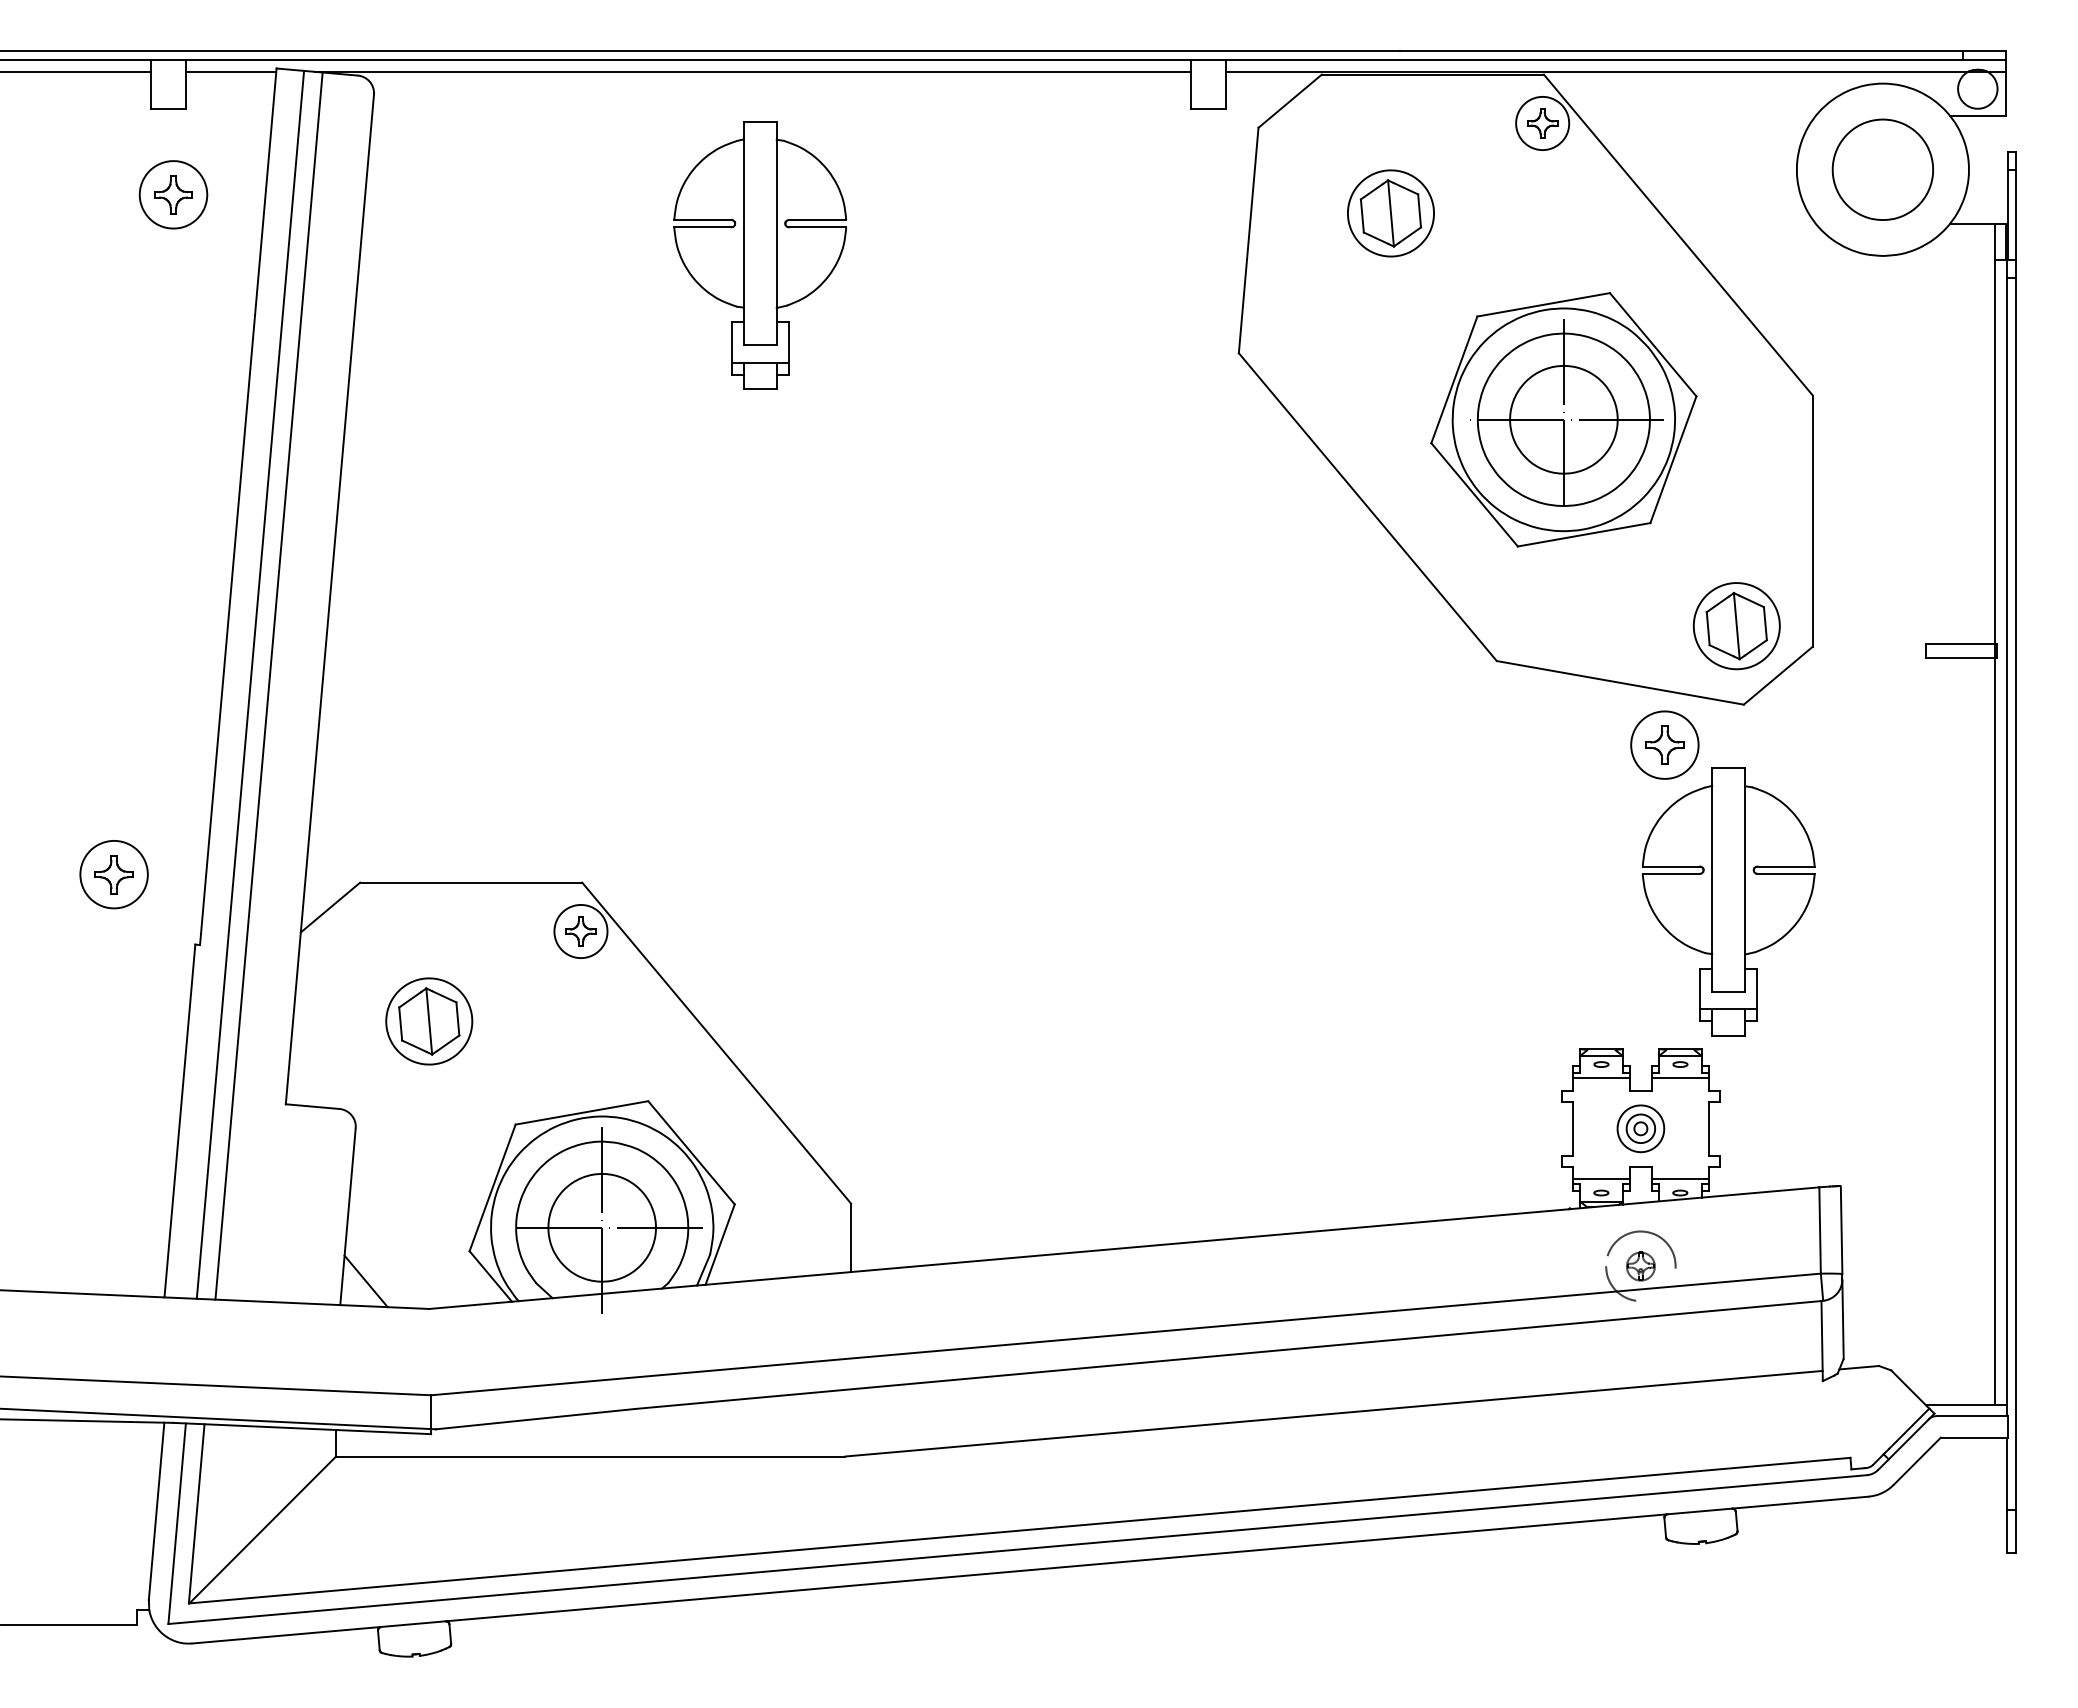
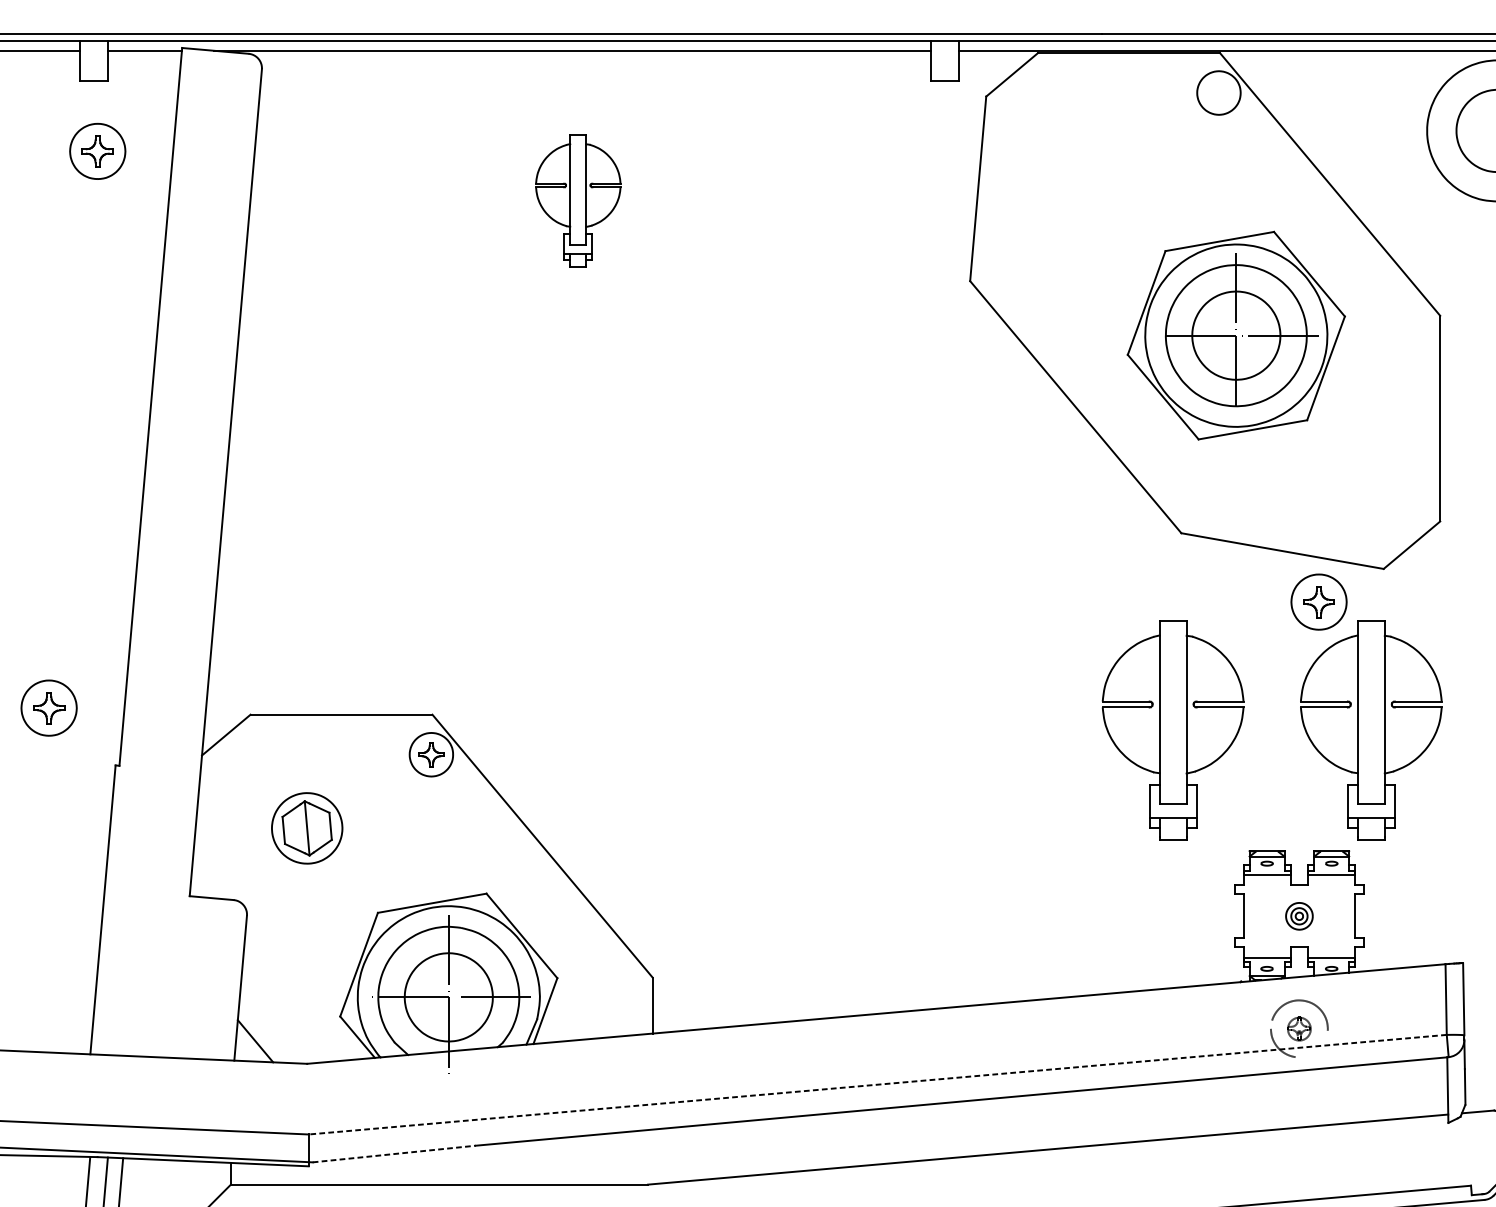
part: (1542, 123) -> (1218, 93), removed
part: (1390, 213) -> (1094, 166), removed
part: (760, 255) -> (578, 201), size x0.6
part: (1736, 626) -> (1377, 504), removed
line: (250, 684) -> (160, 552), removed
line: (268, 685) -> (175, 553), removed
part: (1486, 901) -> (1172, 730), added
part: (1640, 1128) -> (1299, 916), size x0.7
line: (1125, 1334) -> (877, 1084), solid -> dashed
line: (536, 1419) -> (395, 1154), solid -> dashed

